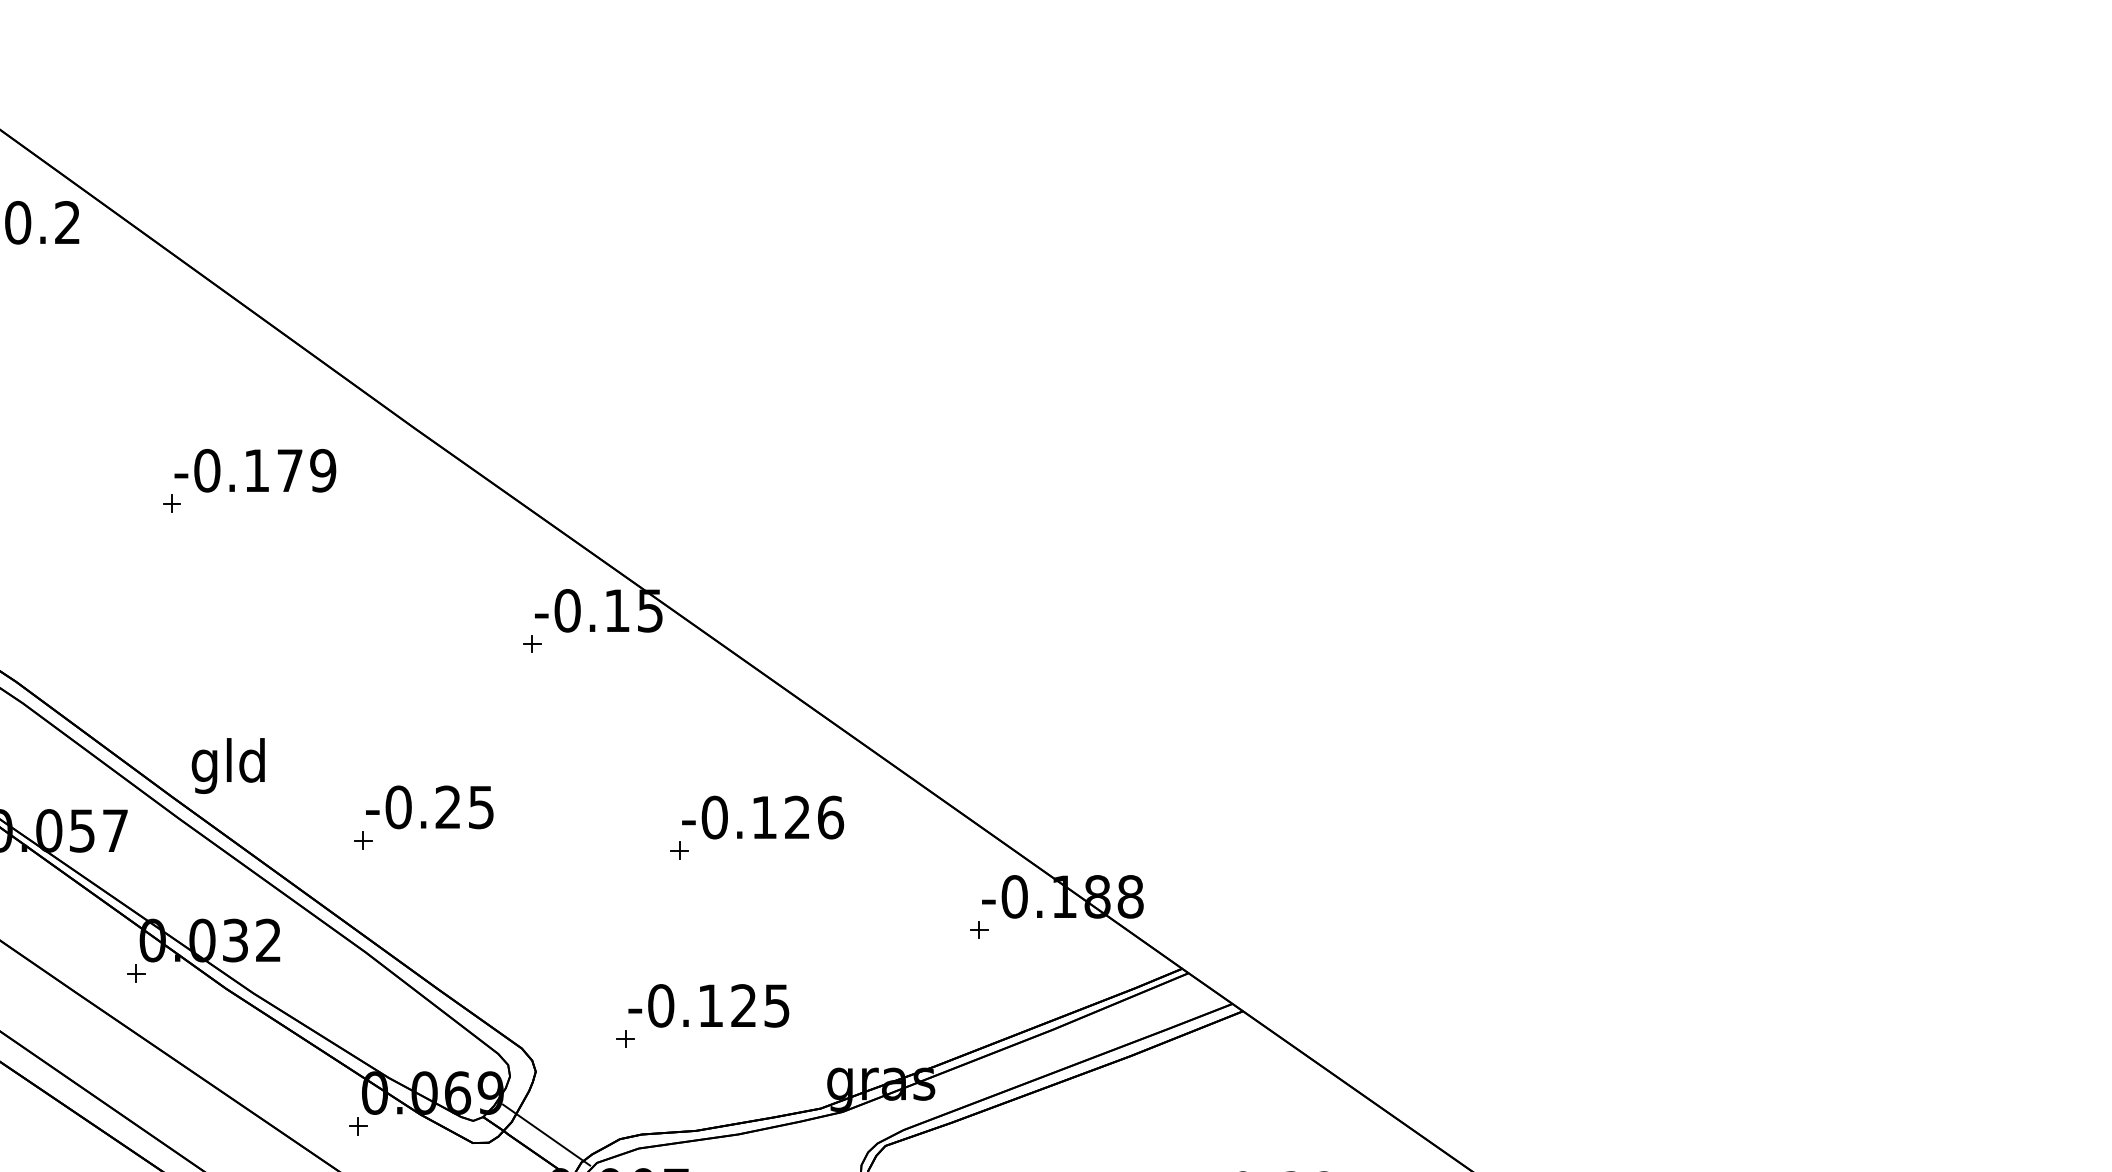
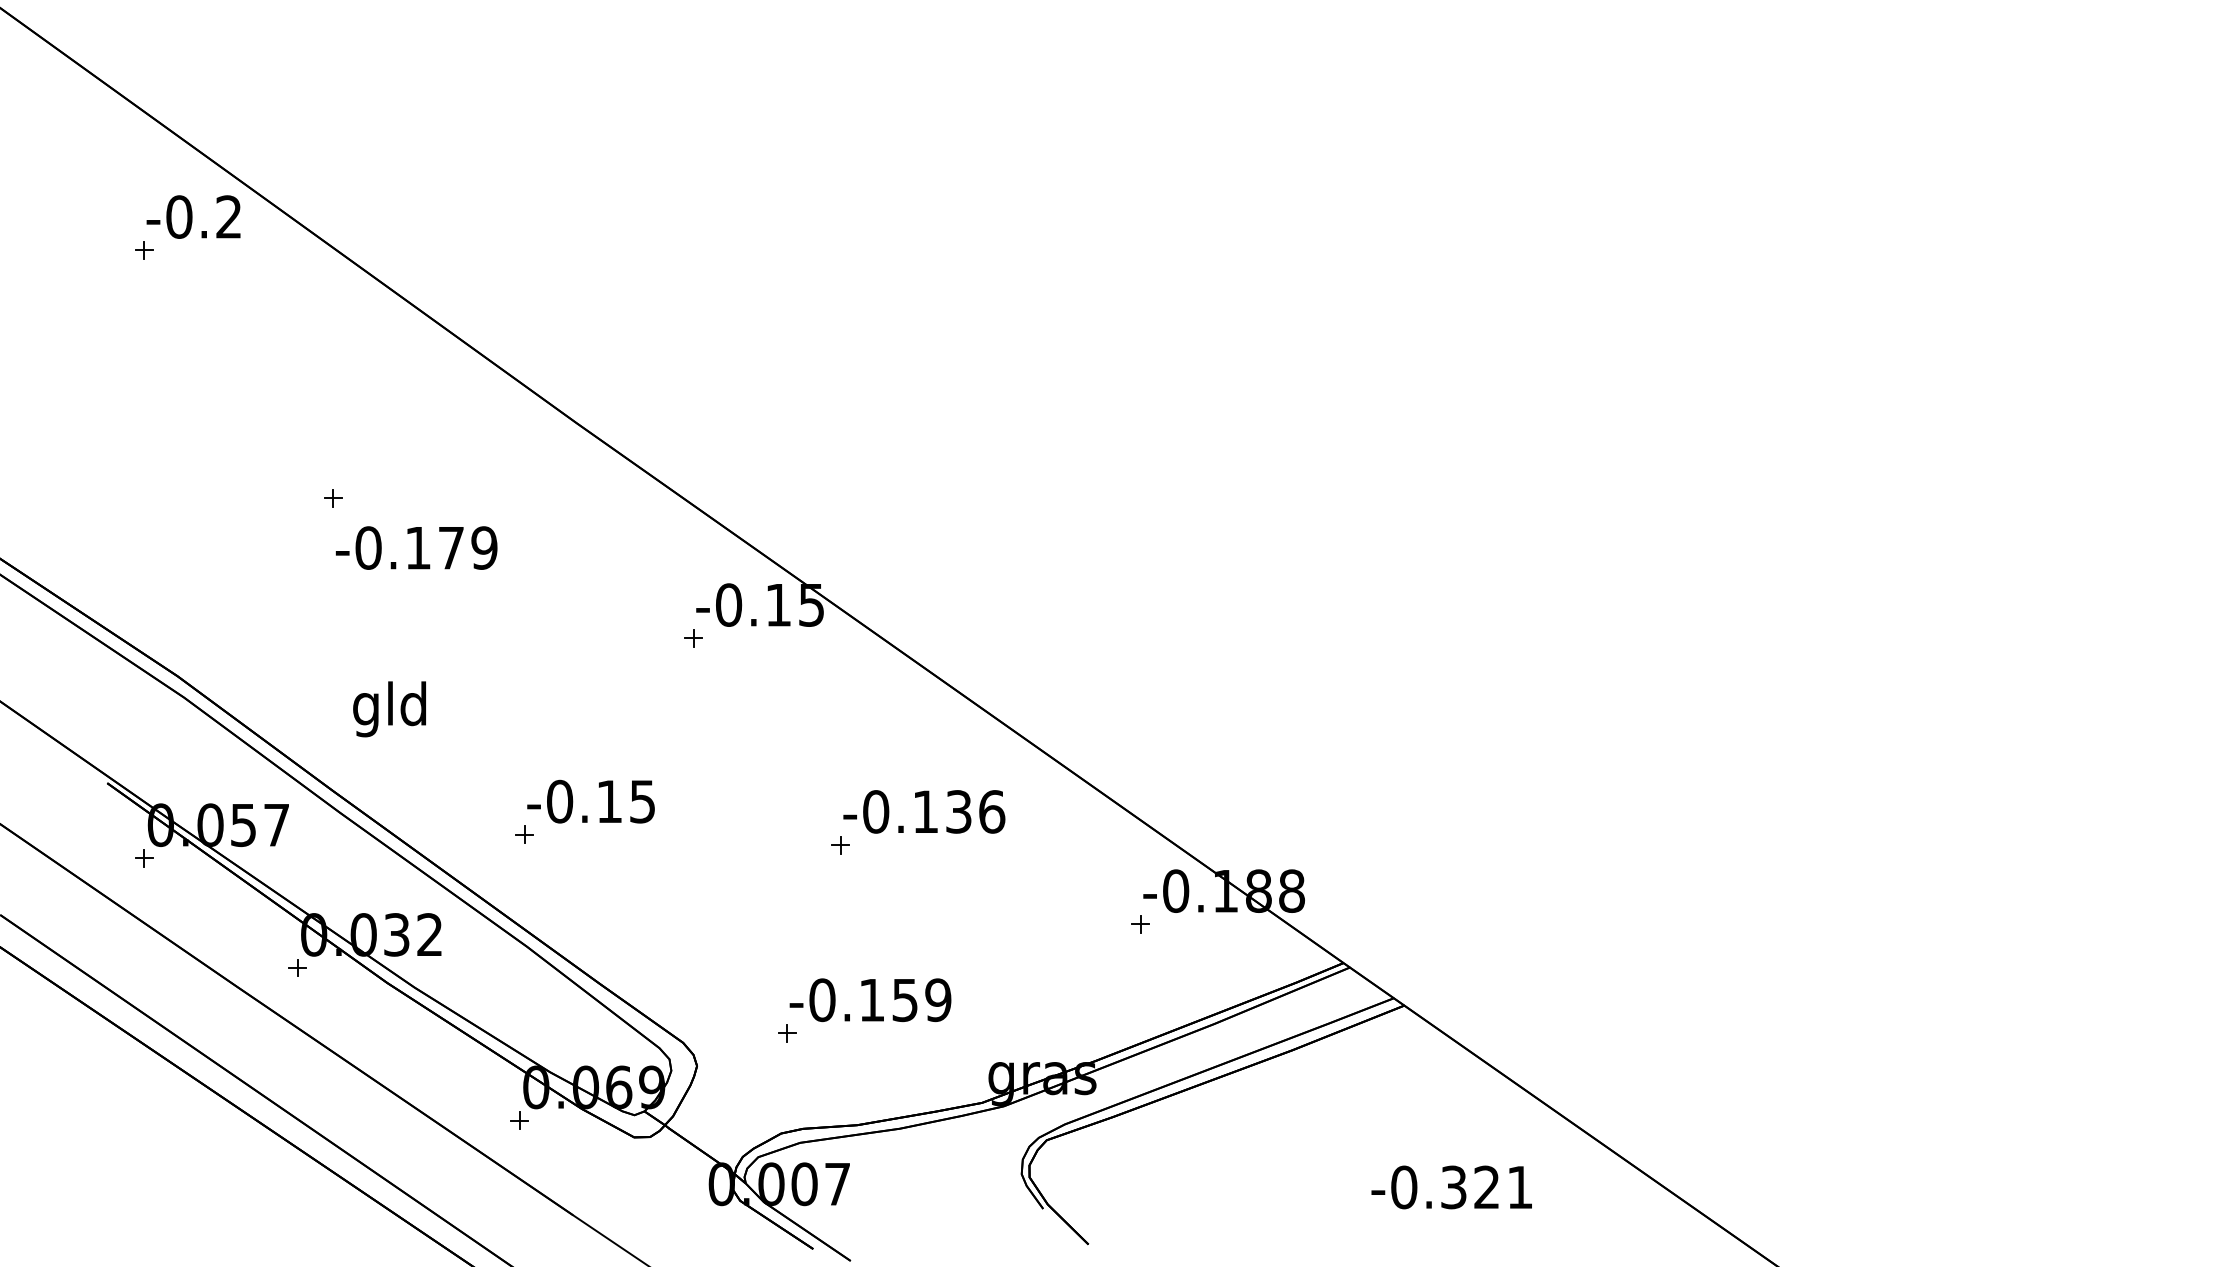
text: (255, 470) -> (416, 547), moved
text: (228, 766) -> (389, 709), moved
text: (448, 806) -> (609, 800), -0.25 -> -0.15
text: (797, 817) -> (958, 811), -0.126 -> -0.136
text: (760, 1006) -> (921, 1000), -0.125 -> -0.159
line: (546, 1134) -> (707, 1128), removed

